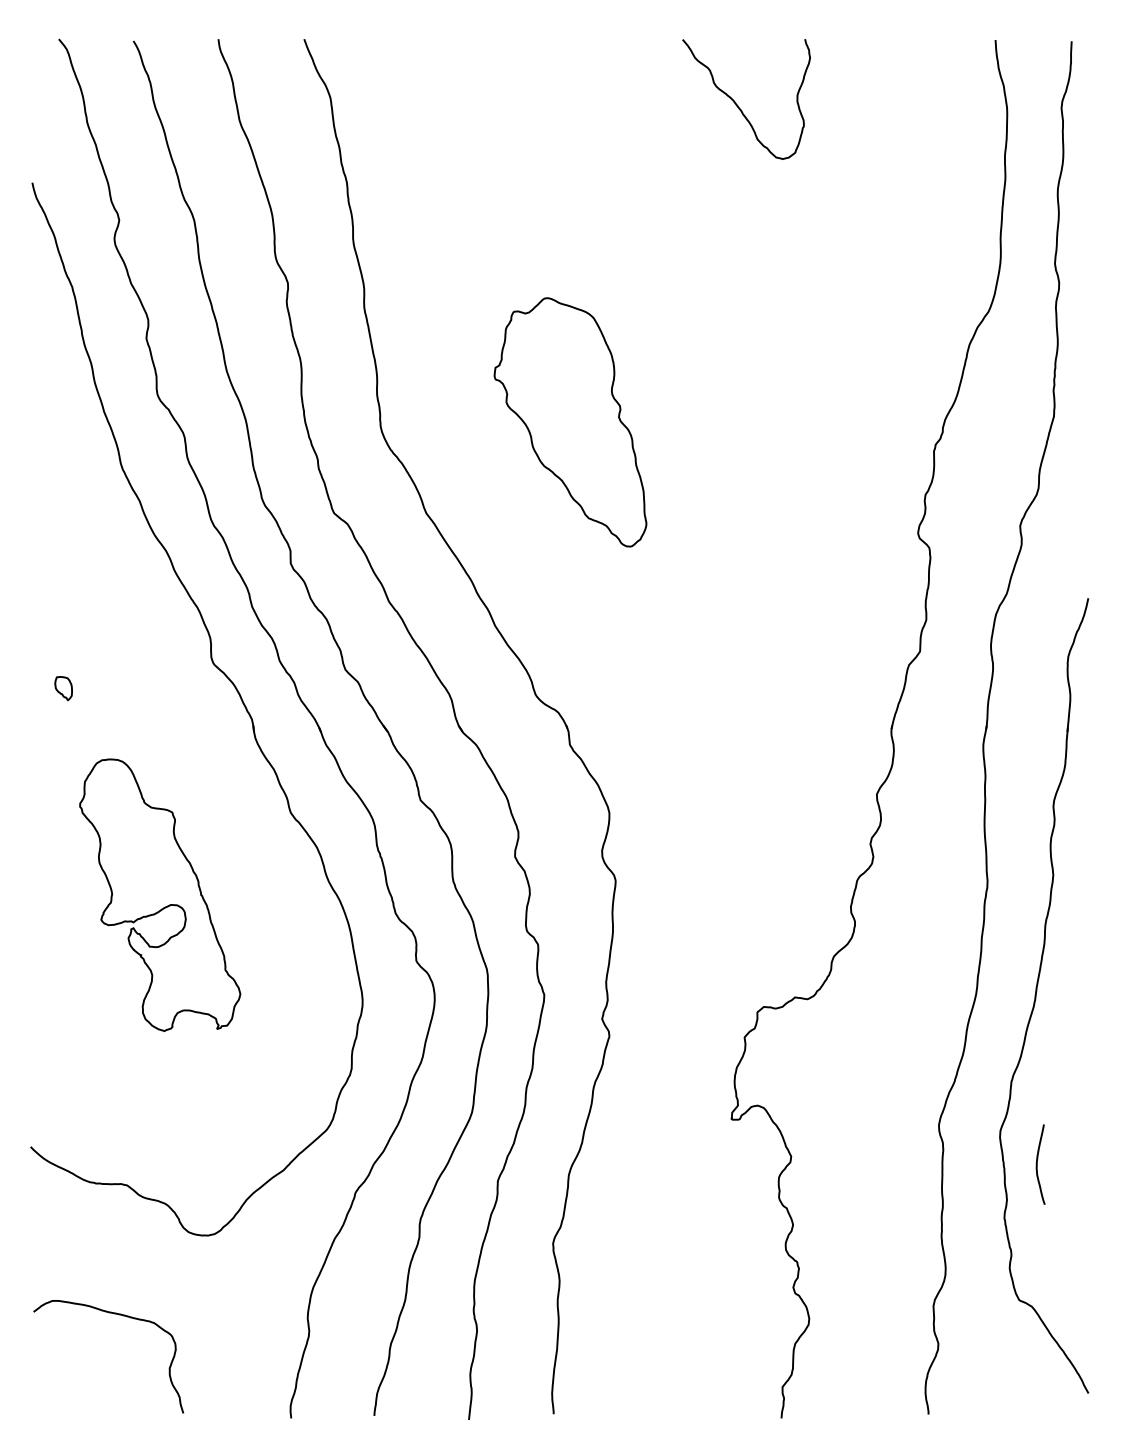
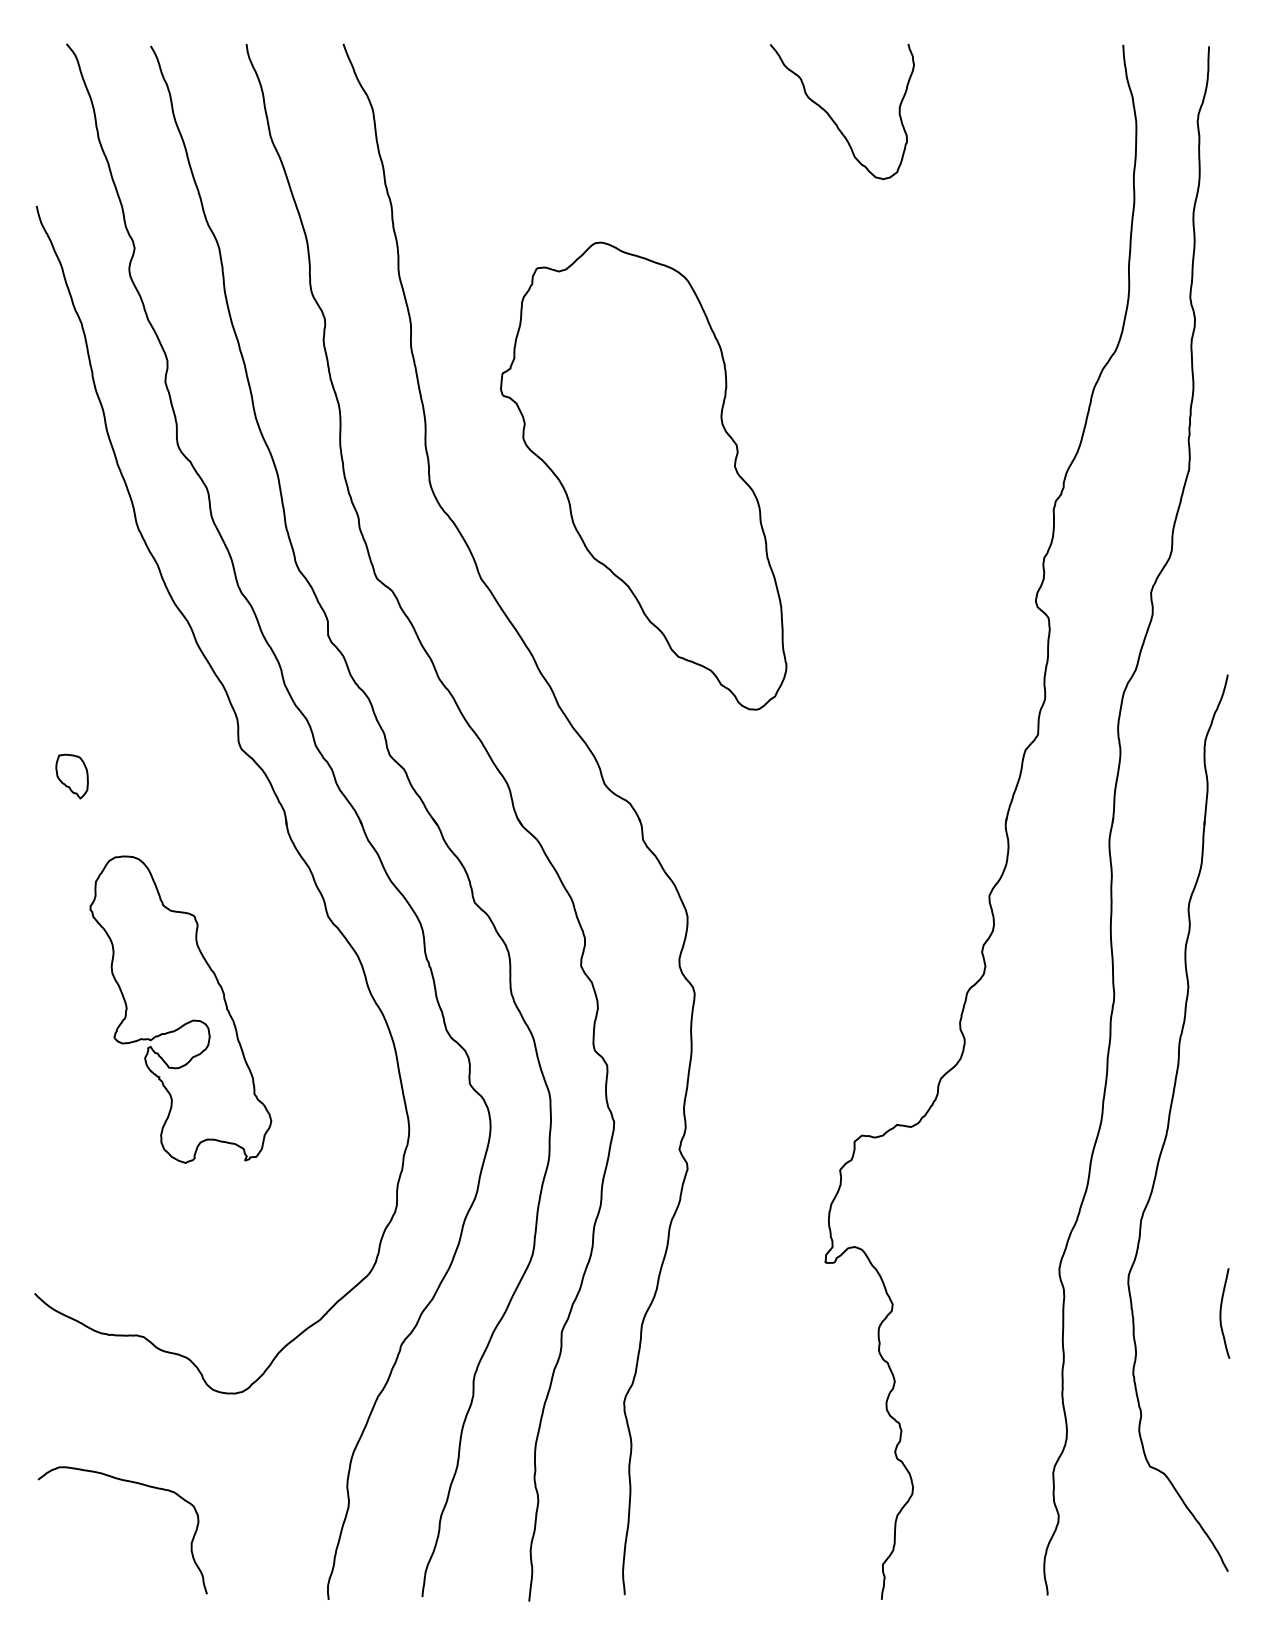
part: (570, 422) -> (643, 476), size x1.67
part: (63, 688) -> (71, 776), size x1.67
curve: (1037, 1164) -> (1221, 1313), moved

